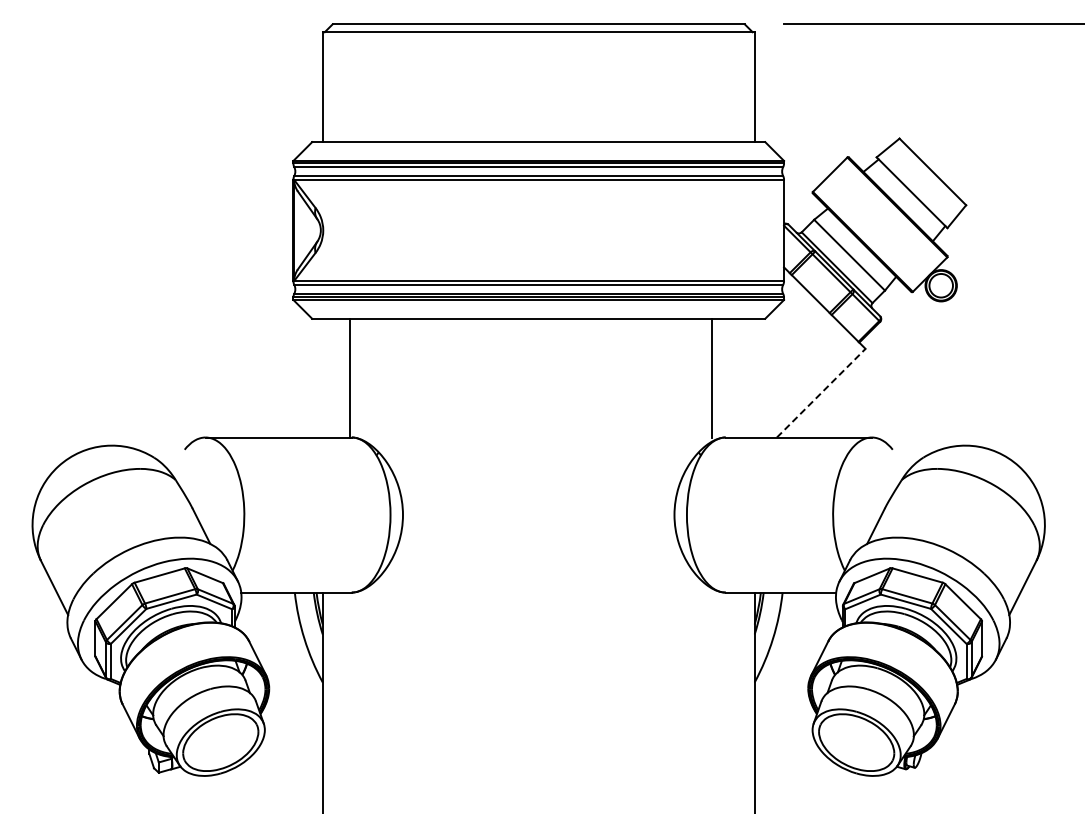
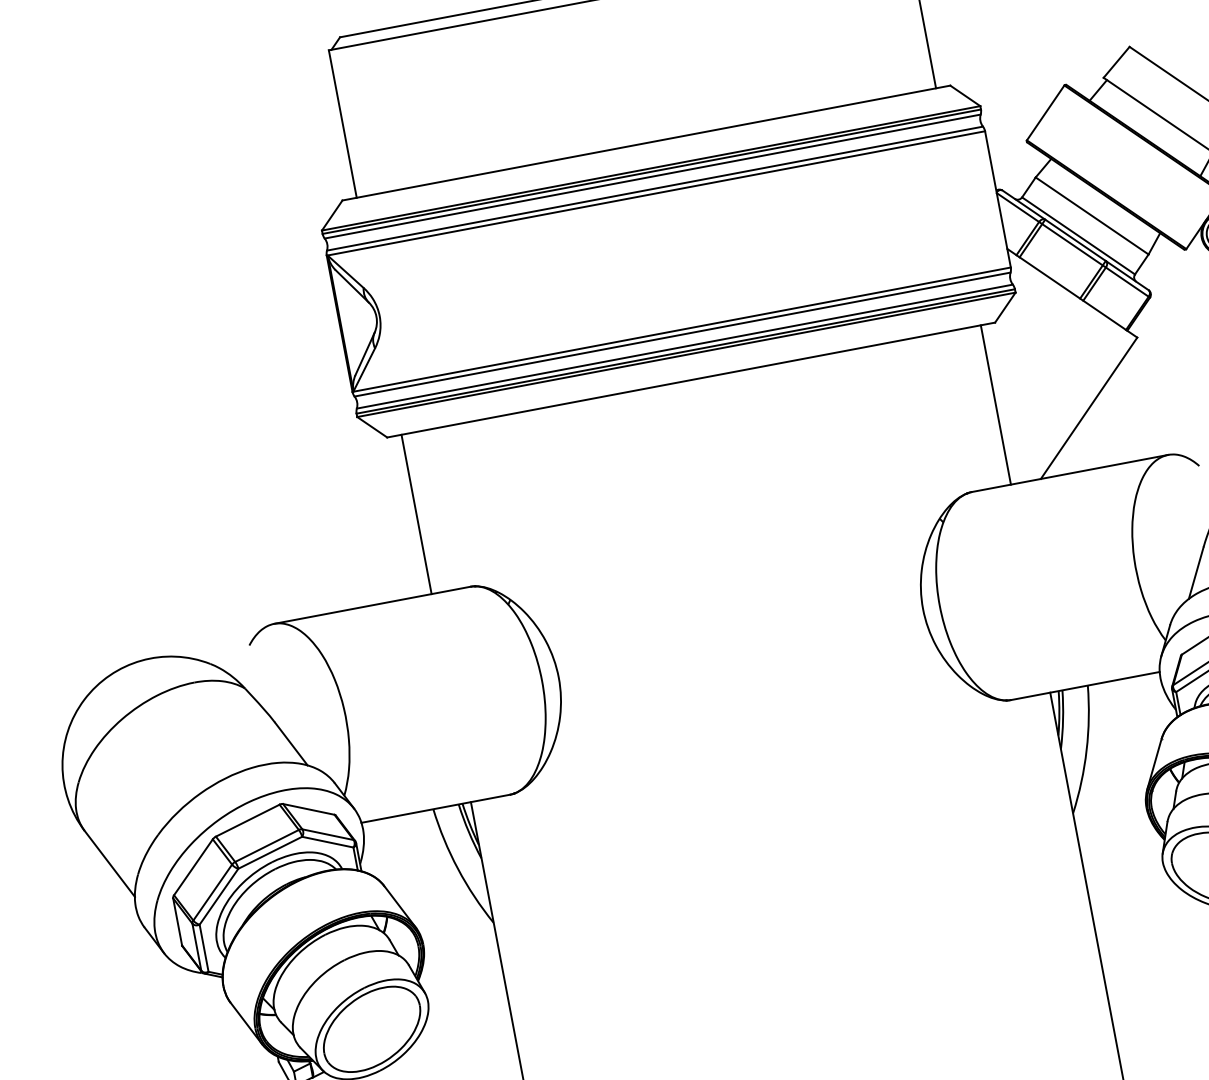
line: (349, 377) -> (415, 513), moved
line: (711, 377) -> (995, 404), moved
line: (821, 393) -> (1089, 408), dashed -> solid

